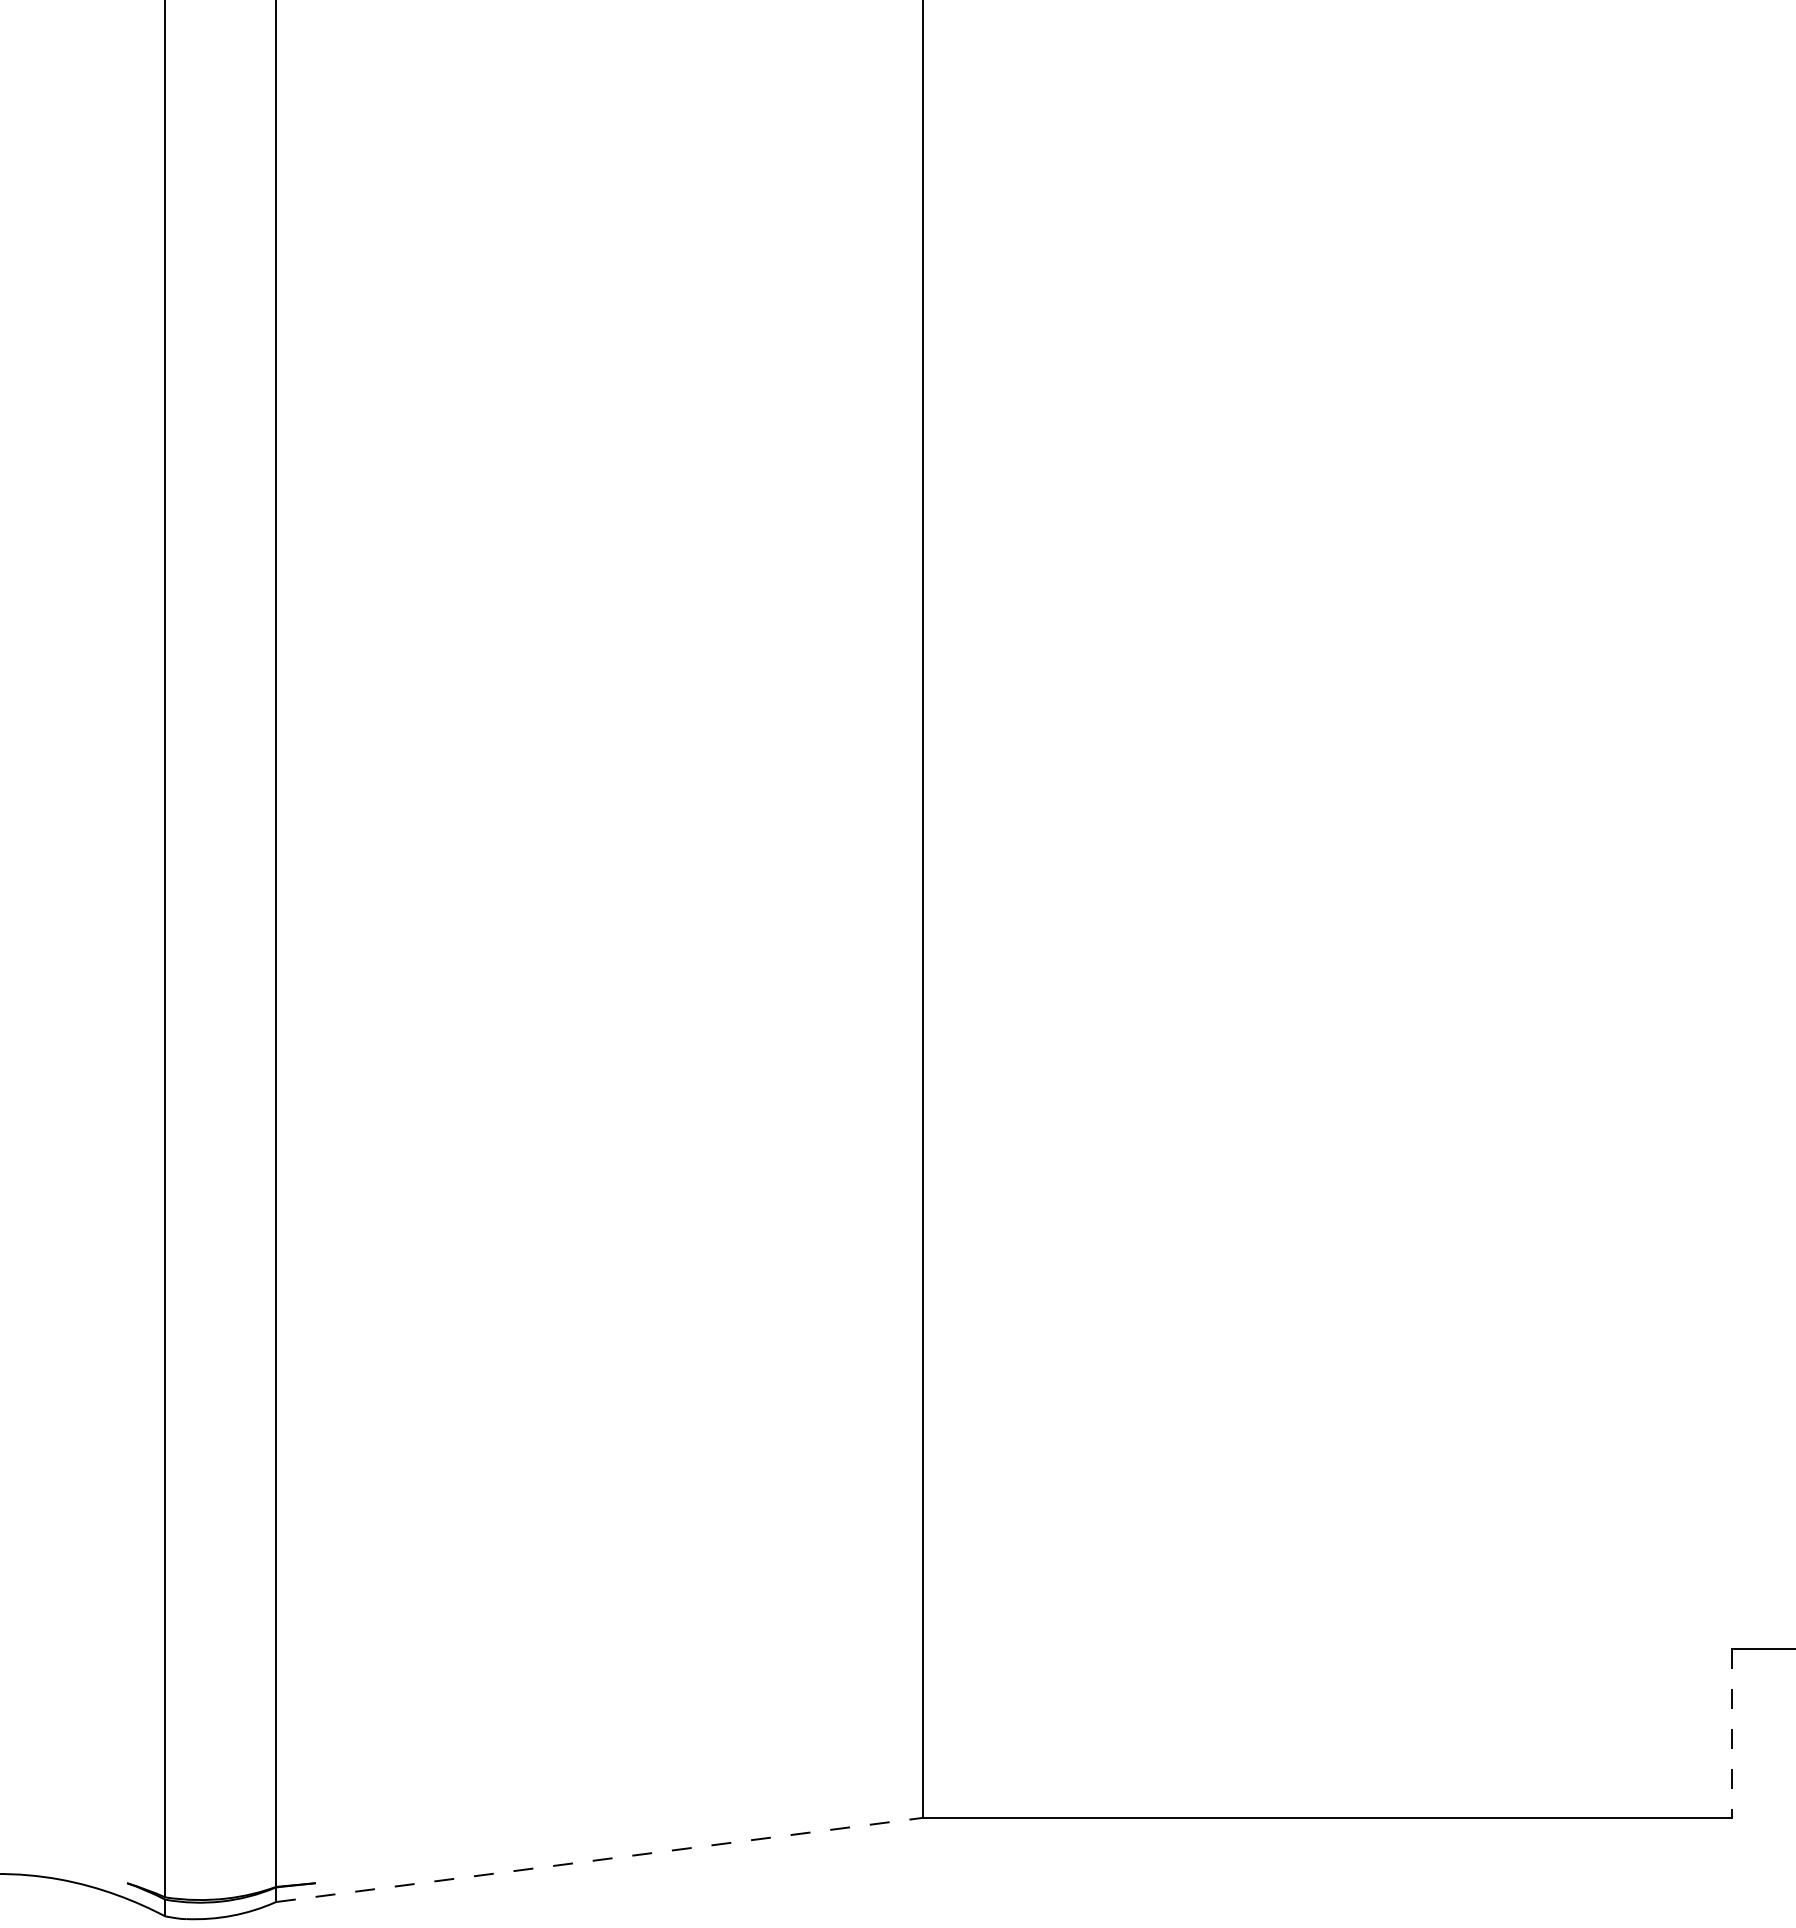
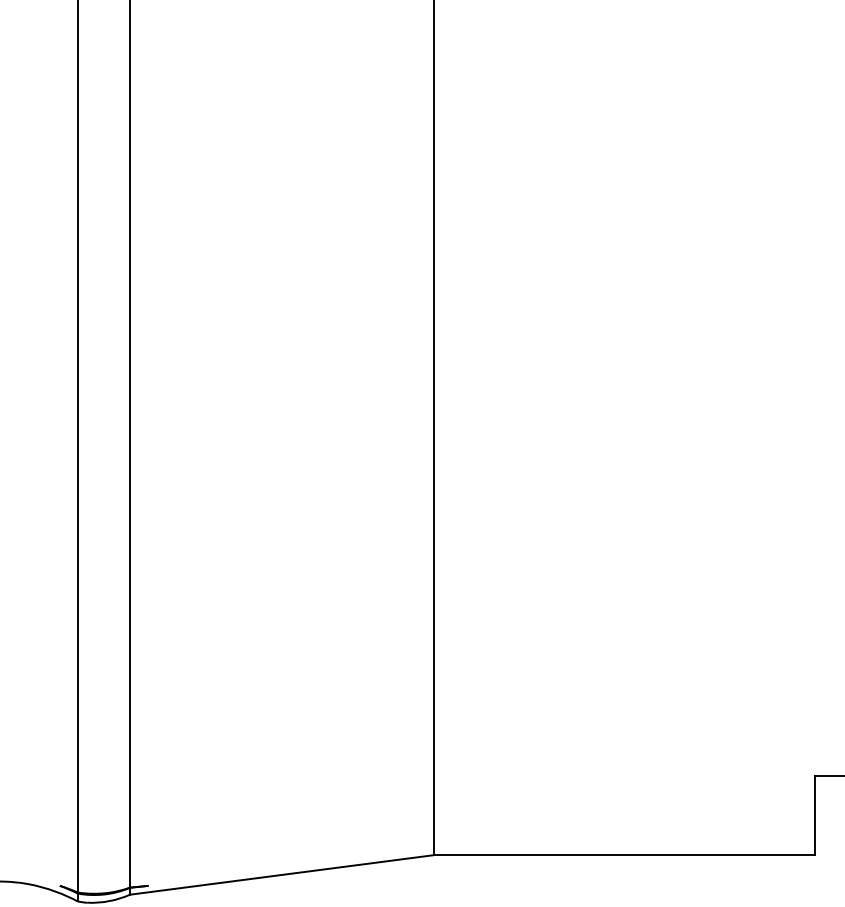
line: (1731, 1733) -> (814, 815), dashed -> solid
line: (600, 1859) -> (282, 874), dashed -> solid

